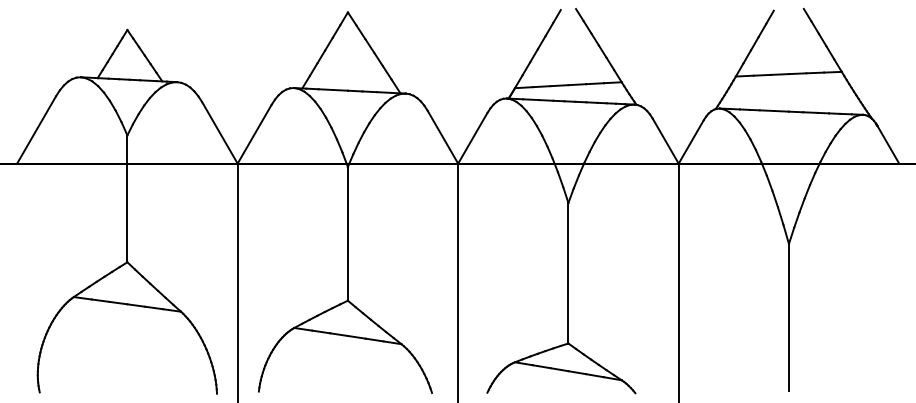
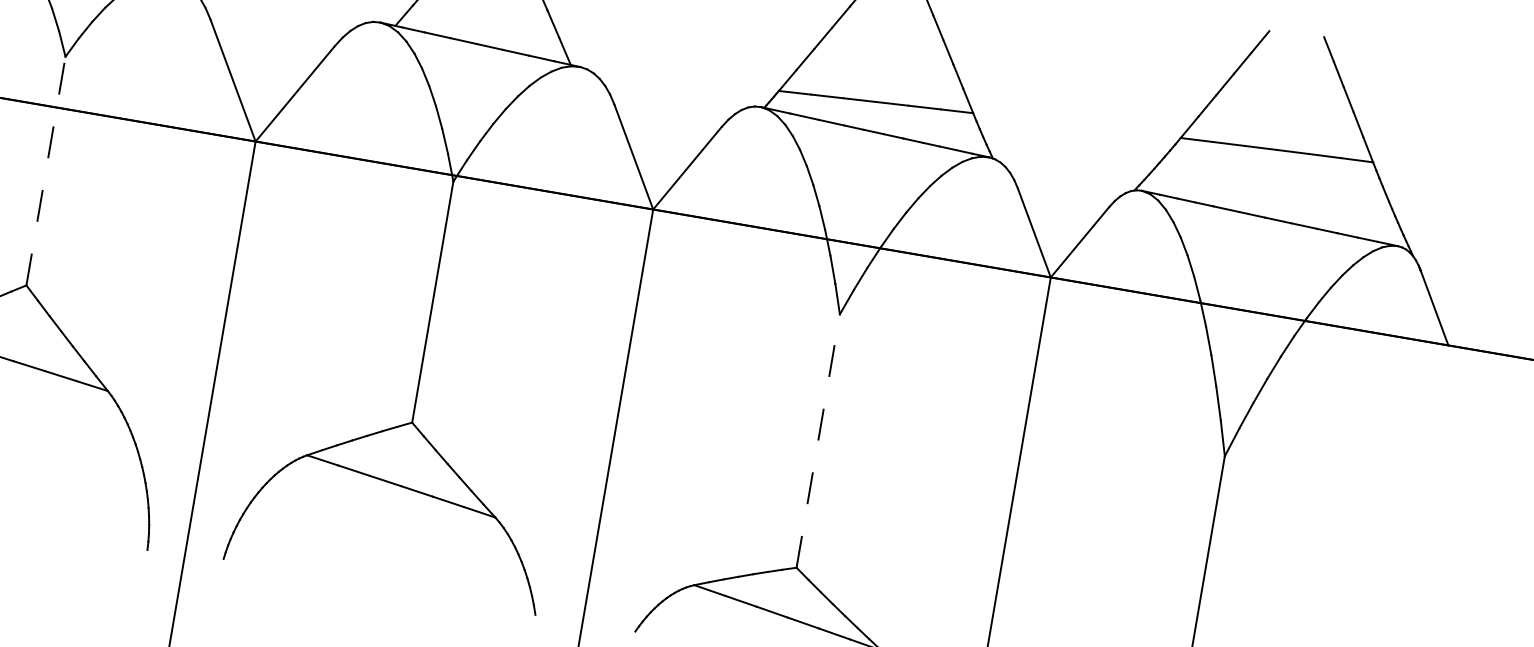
line: (127, 198) -> (46, 170), solid -> dashed
line: (568, 272) -> (818, 439), solid -> dashed

